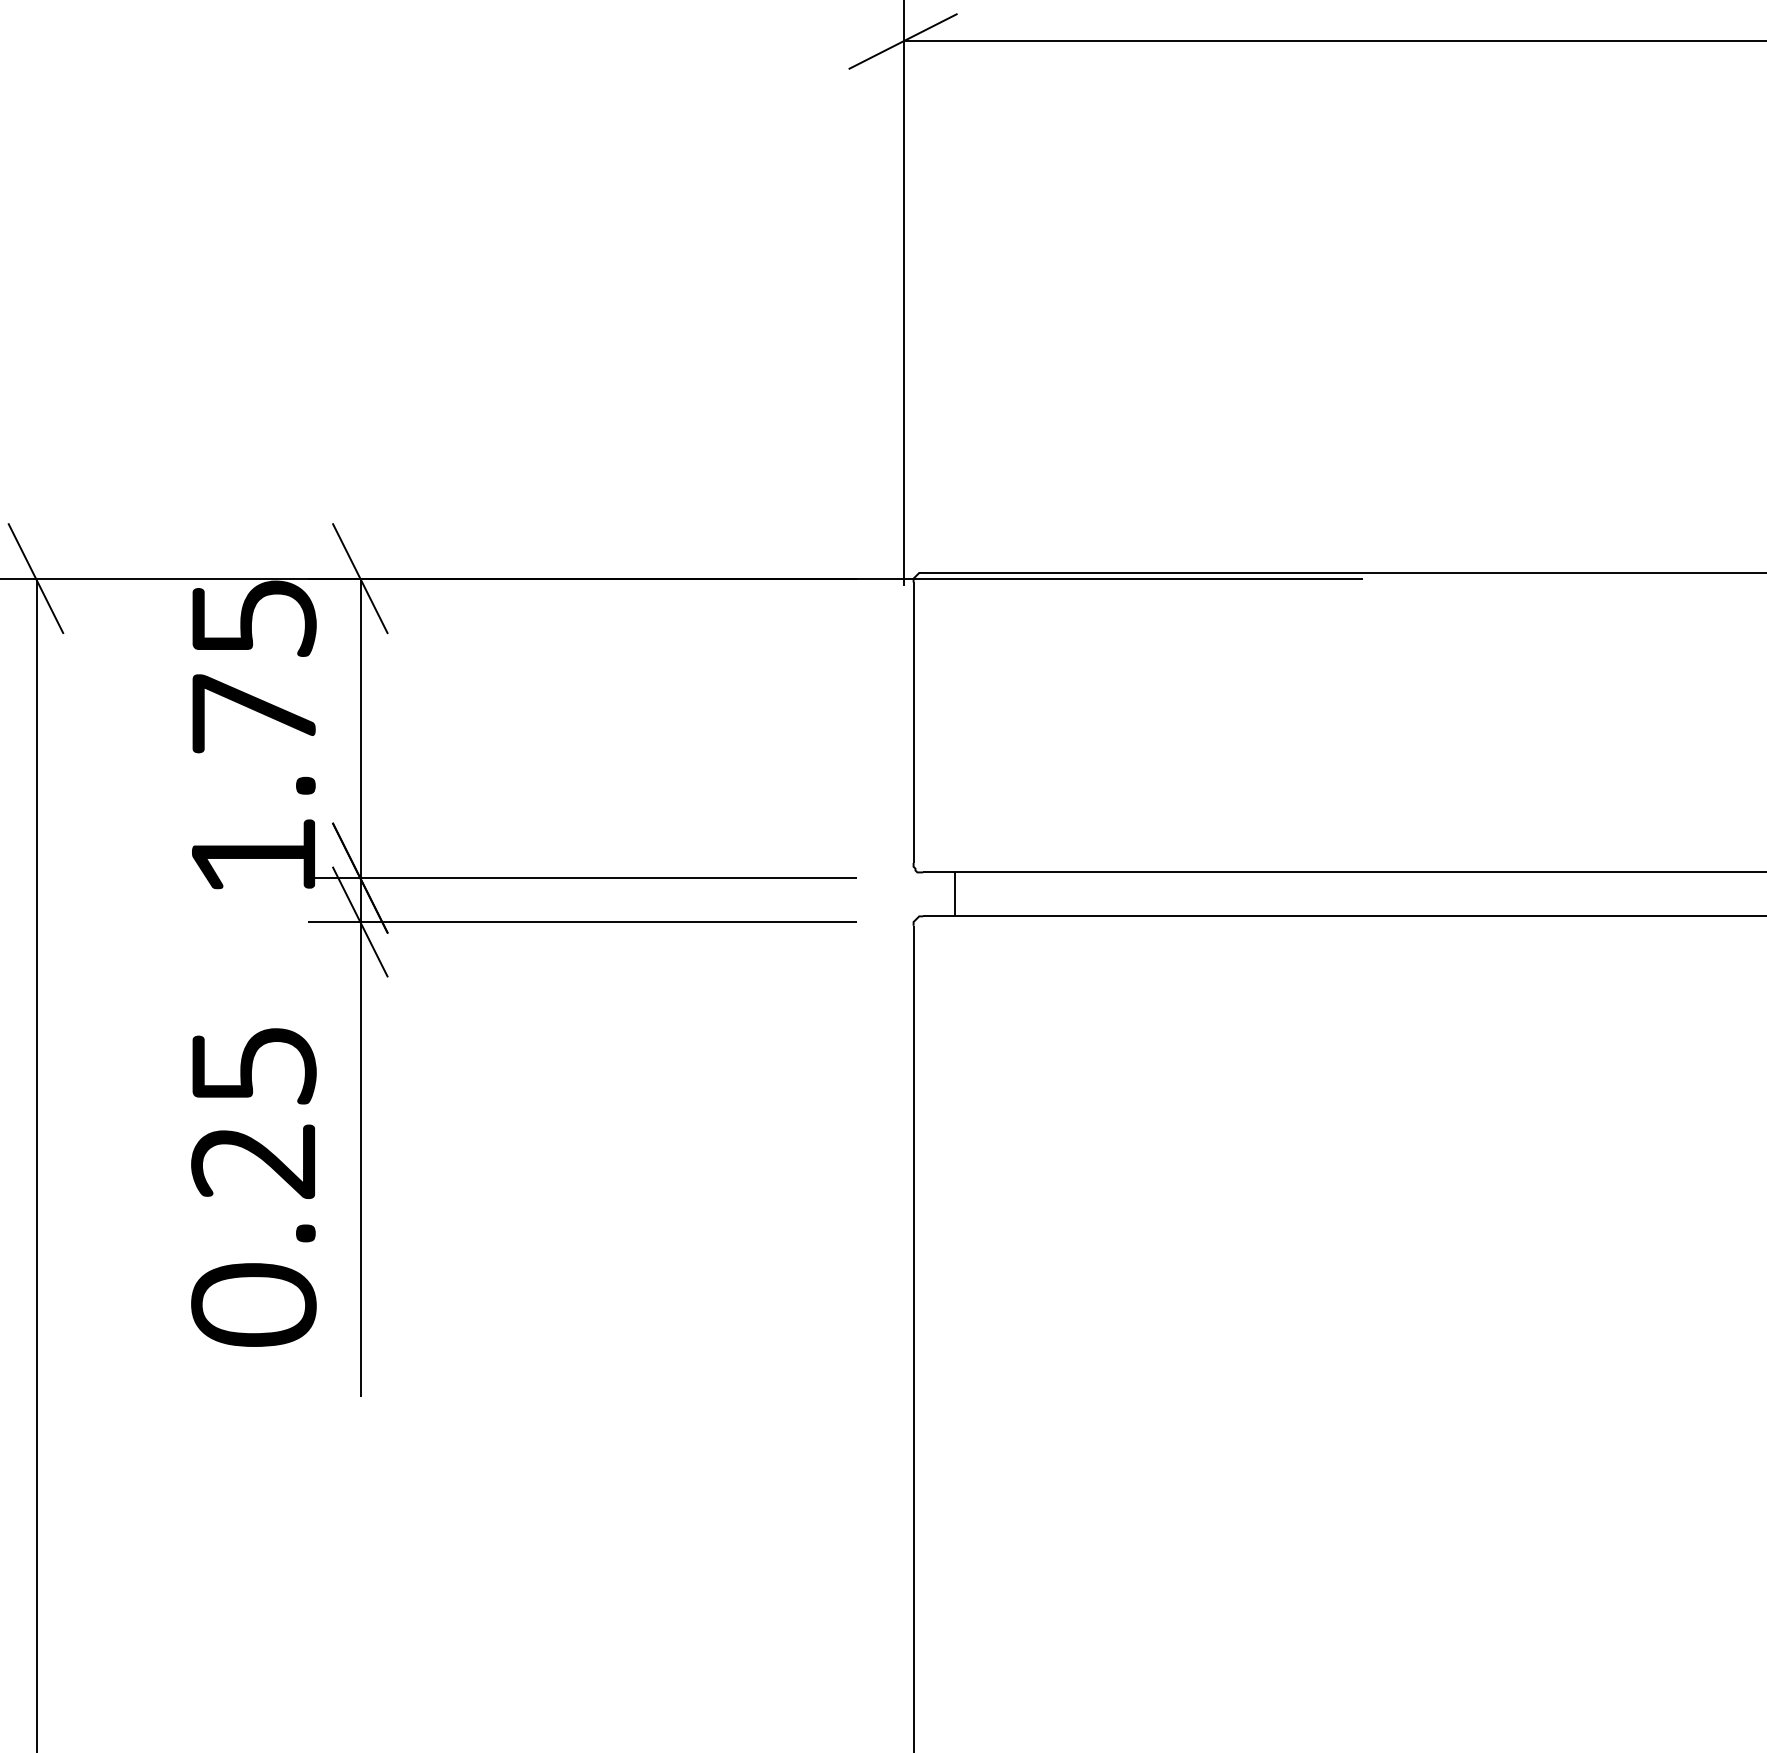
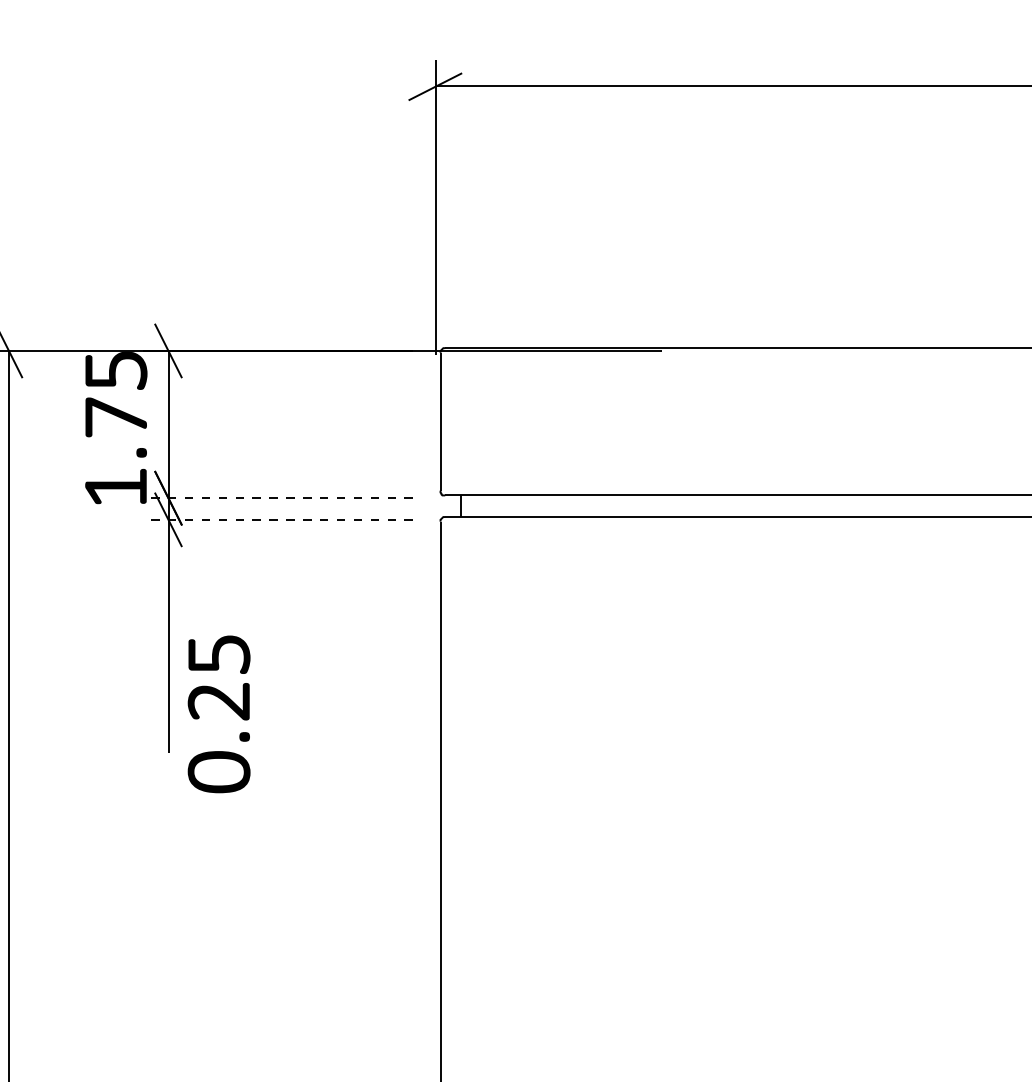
line: (582, 878) -> (277, 498), solid -> dashed
line: (582, 921) -> (277, 519), solid -> dashed
part: (270, 1169) -> (227, 705), moved

